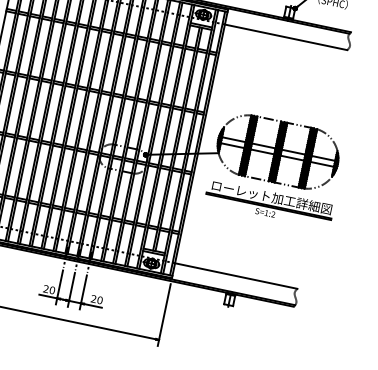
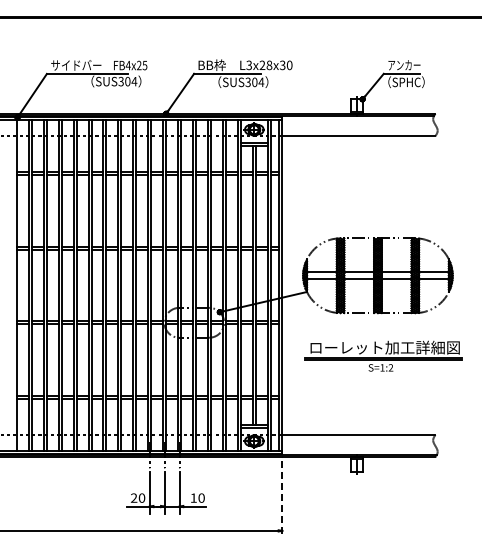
part: (269, 203) -> (383, 355), moved
text: (93, 298) -> (193, 497), 20 -> 10
line: (164, 314) -> (282, 499), solid -> dashed

